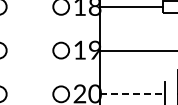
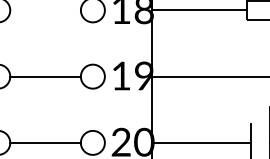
line: (29, 50) -> (44, 76), added
line: (29, 94) -> (44, 143), added
line: (132, 94) -> (200, 143), dashed -> solid

